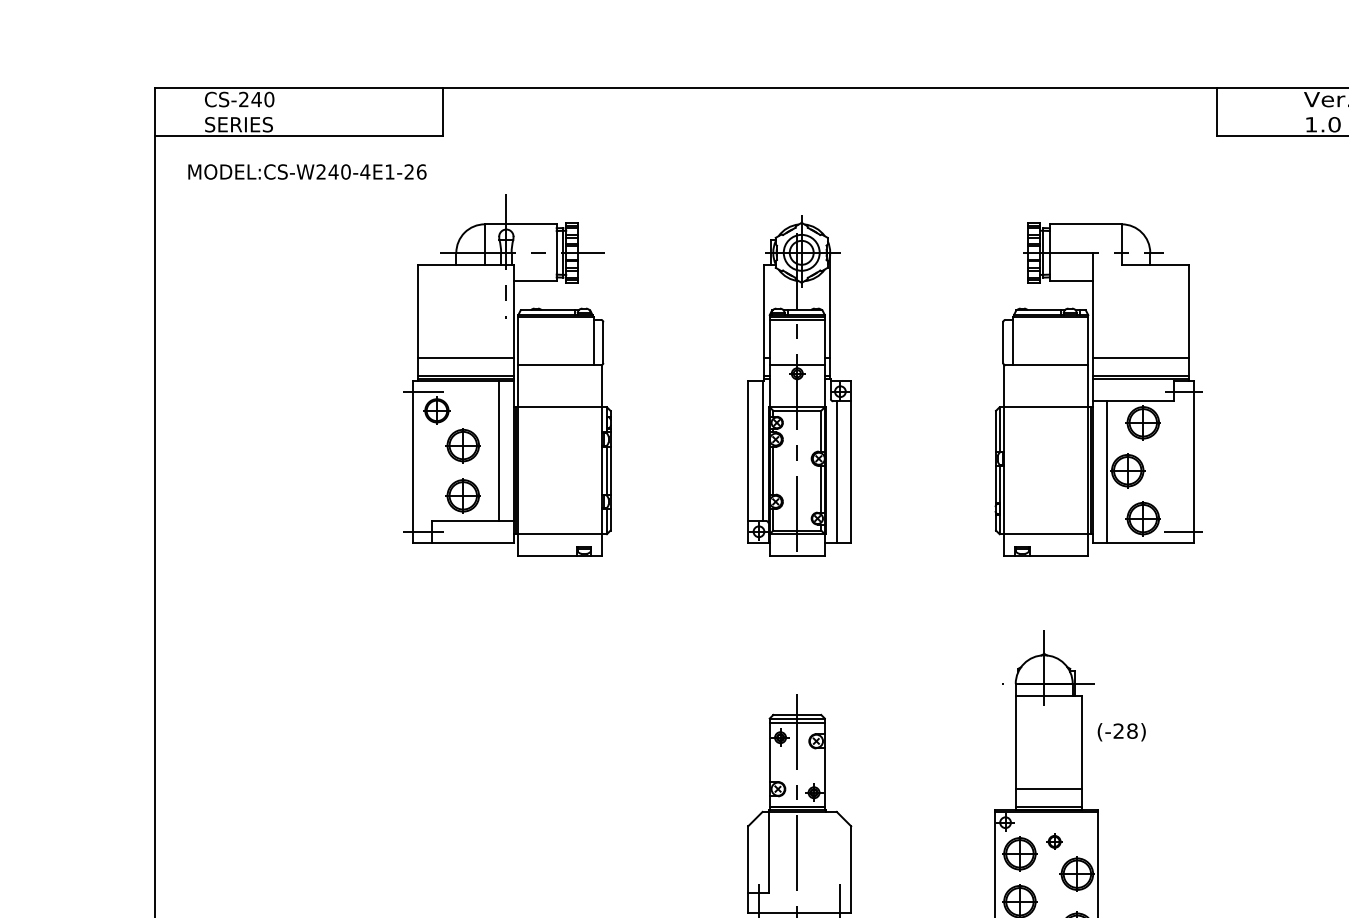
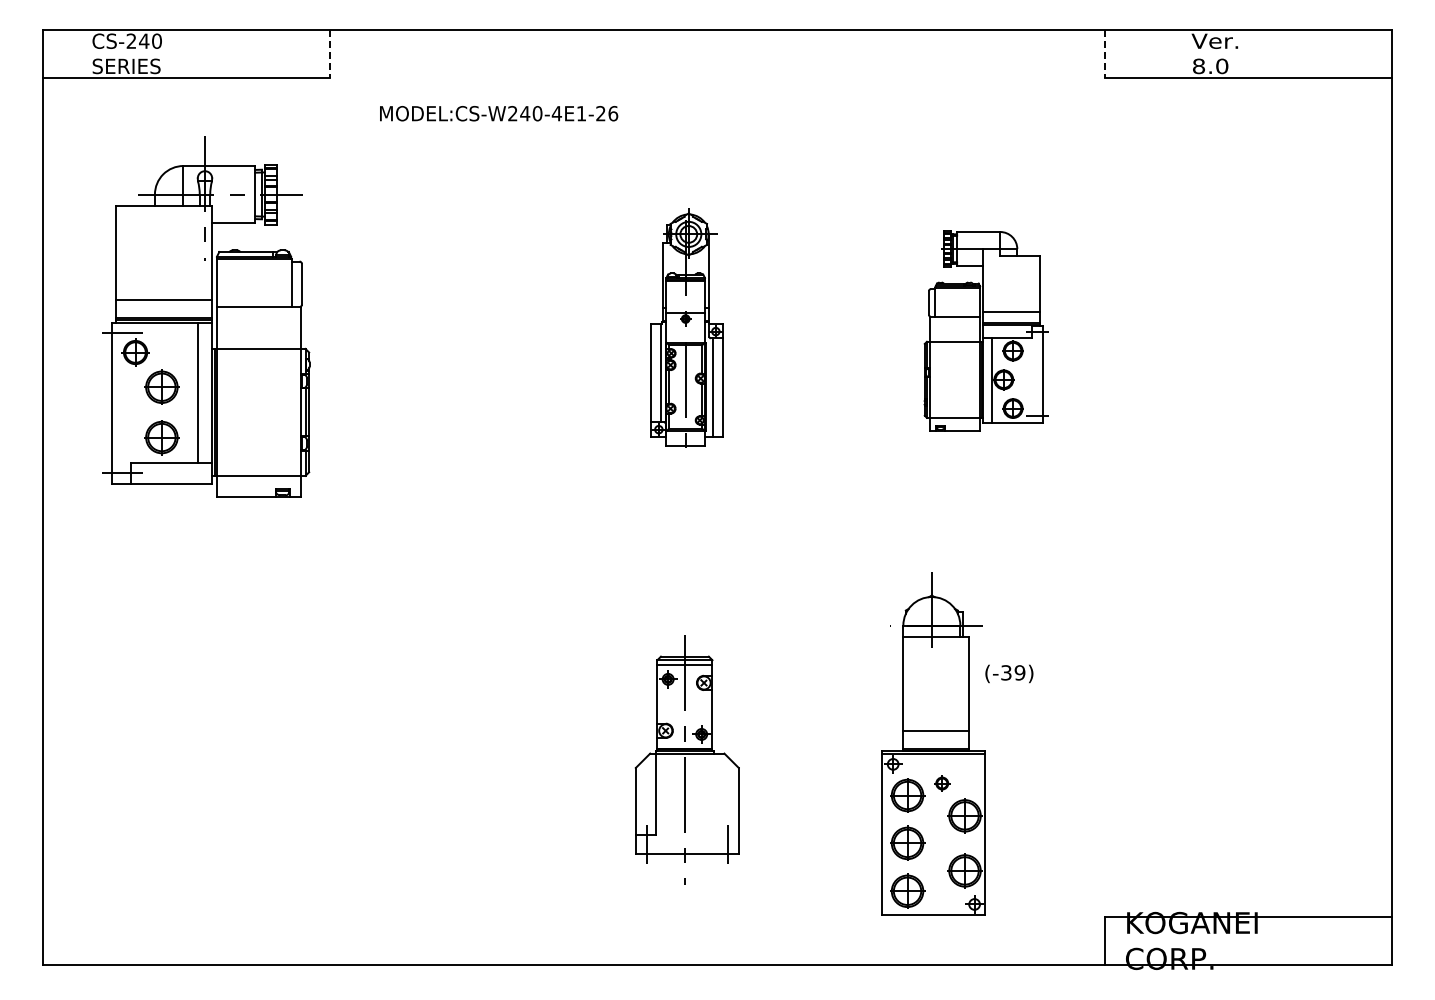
line: (442, 111) -> (330, 53), solid -> dashed
line: (1216, 111) -> (1104, 53), solid -> dashed
text: (1311, 124) -> (1199, 66), 1.0 -> 8.0
text: (307, 171) -> (499, 113), moved
part: (507, 374) -> (206, 316), moved
part: (799, 385) -> (687, 327), size x0.7
part: (1098, 388) -> (986, 330), size x0.6
text: (1125, 730) -> (1013, 672), (-28) -> (-39)

